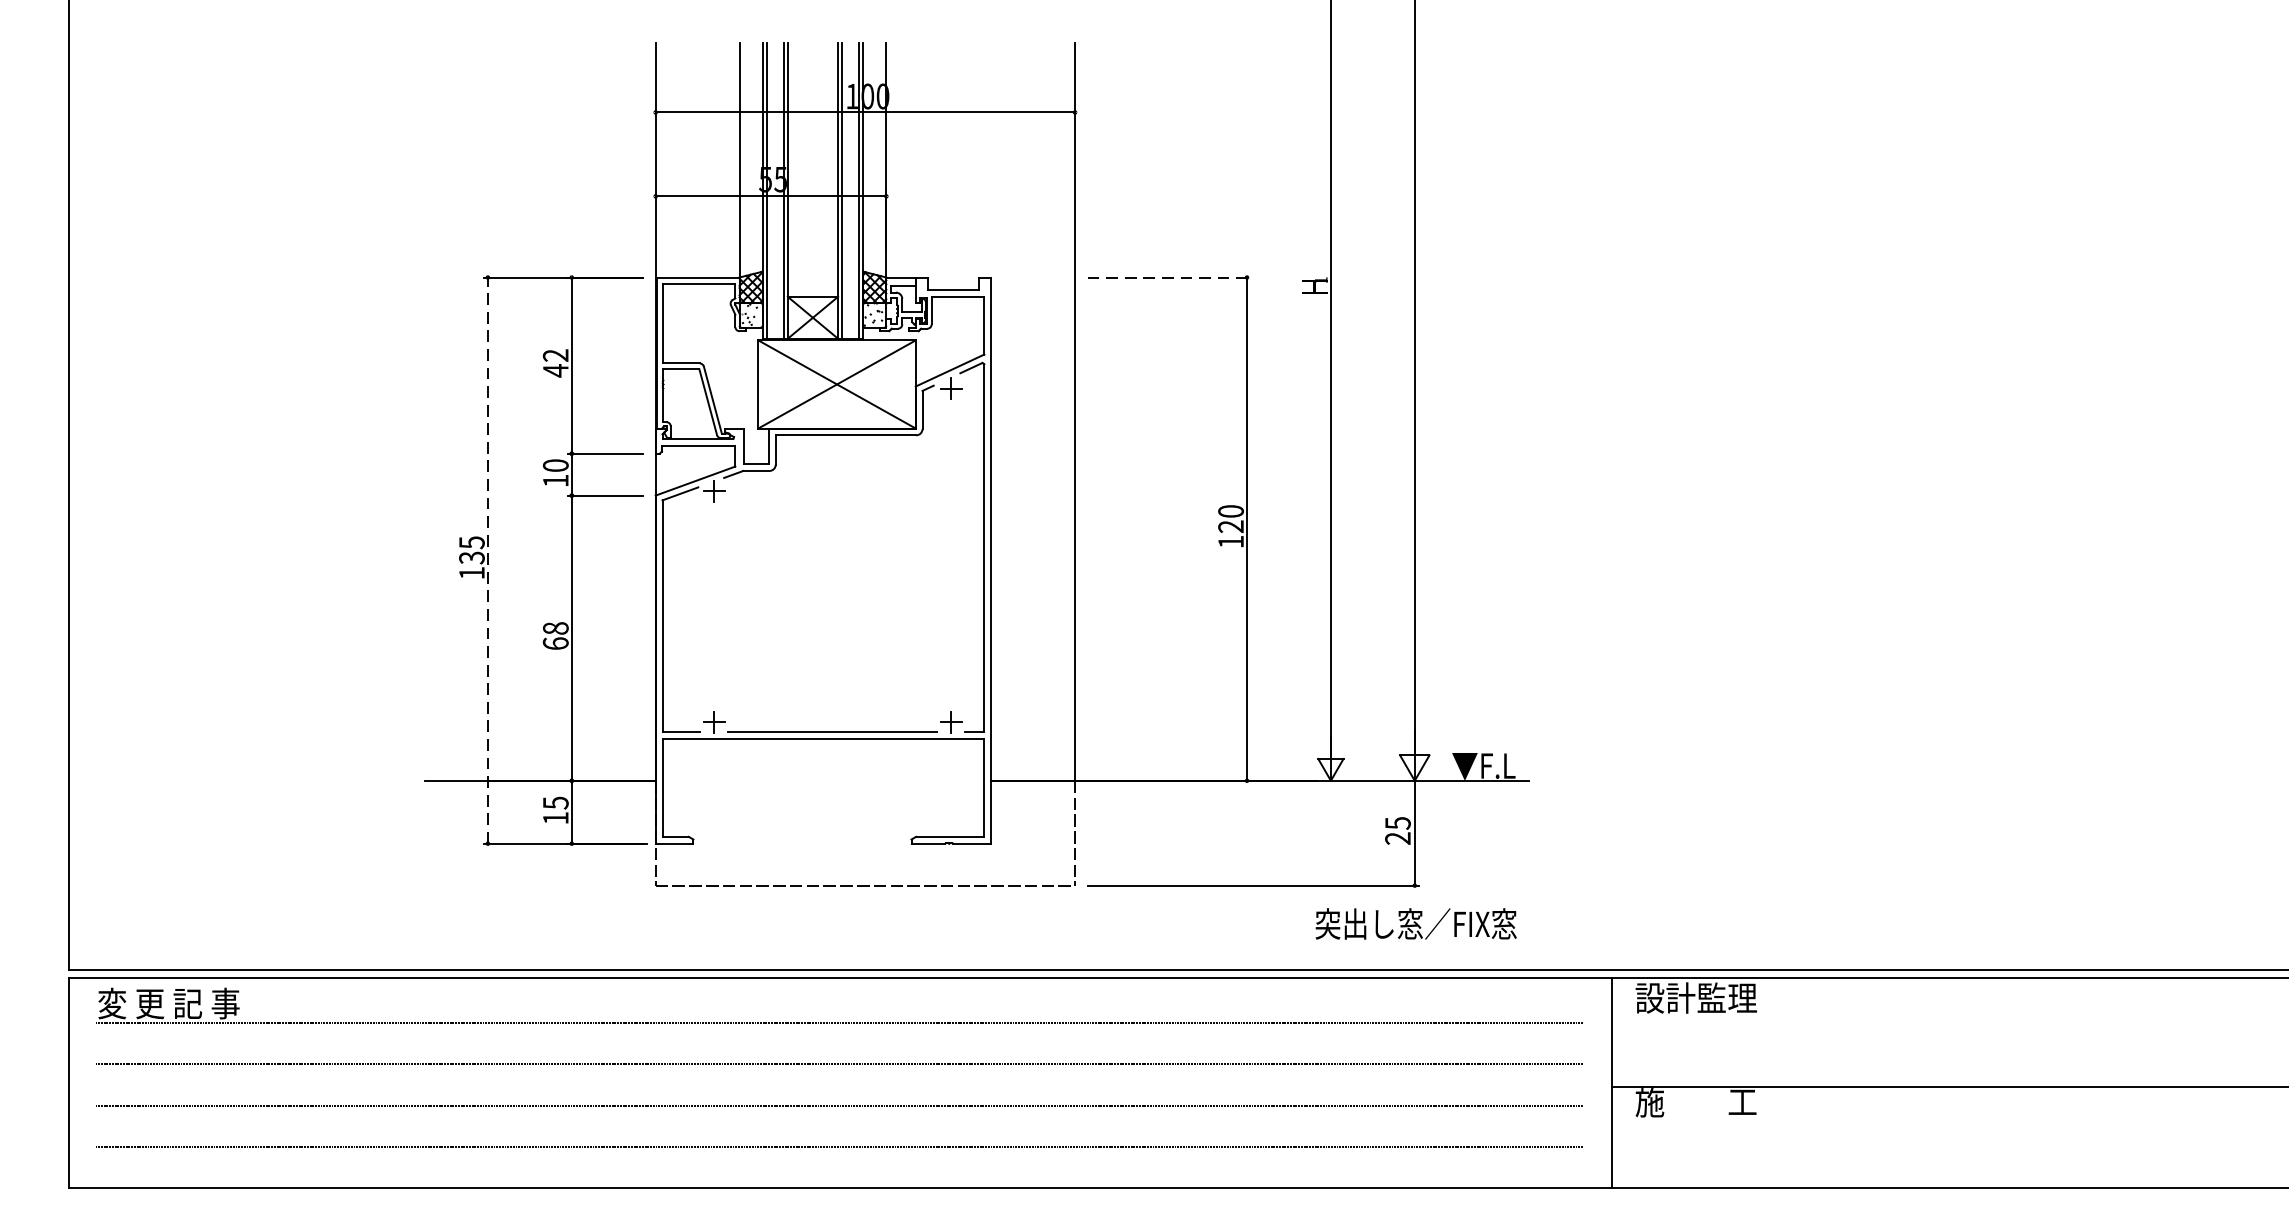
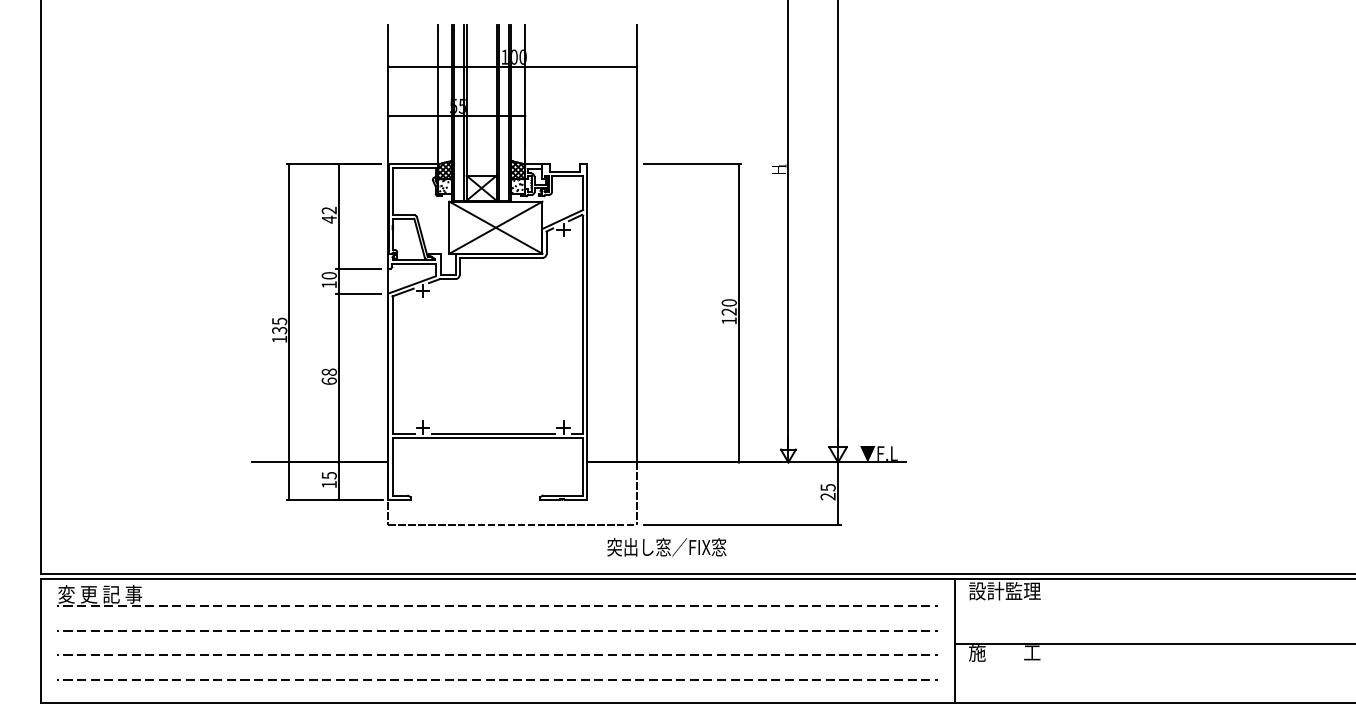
line: (1170, 277) -> (693, 164), dashed -> solid
line: (488, 561) -> (289, 332), dashed -> solid
text: (1415, 924) -> (666, 547), moved

